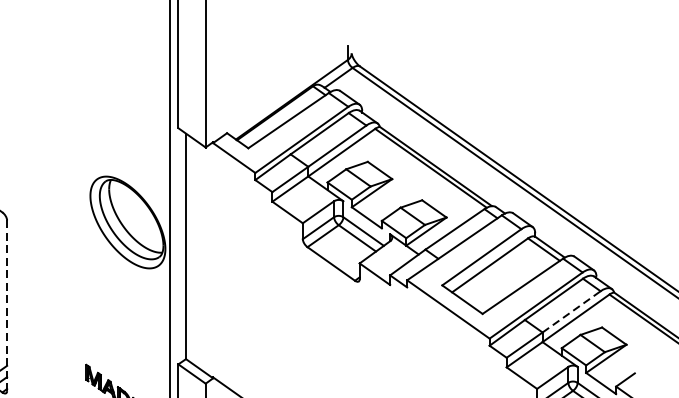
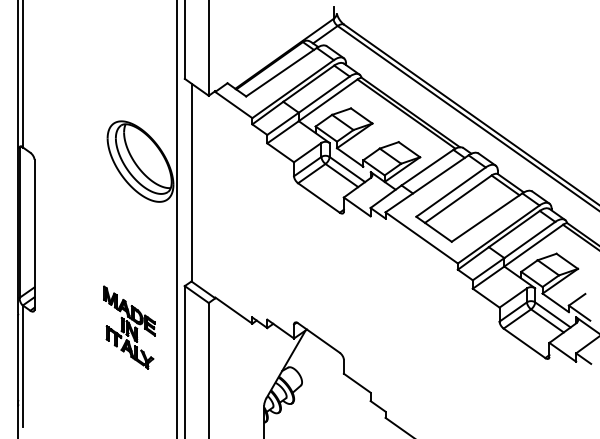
line: (7, 305) -> (34, 234), dashed -> solid
line: (572, 311) -> (530, 239), dashed -> solid

